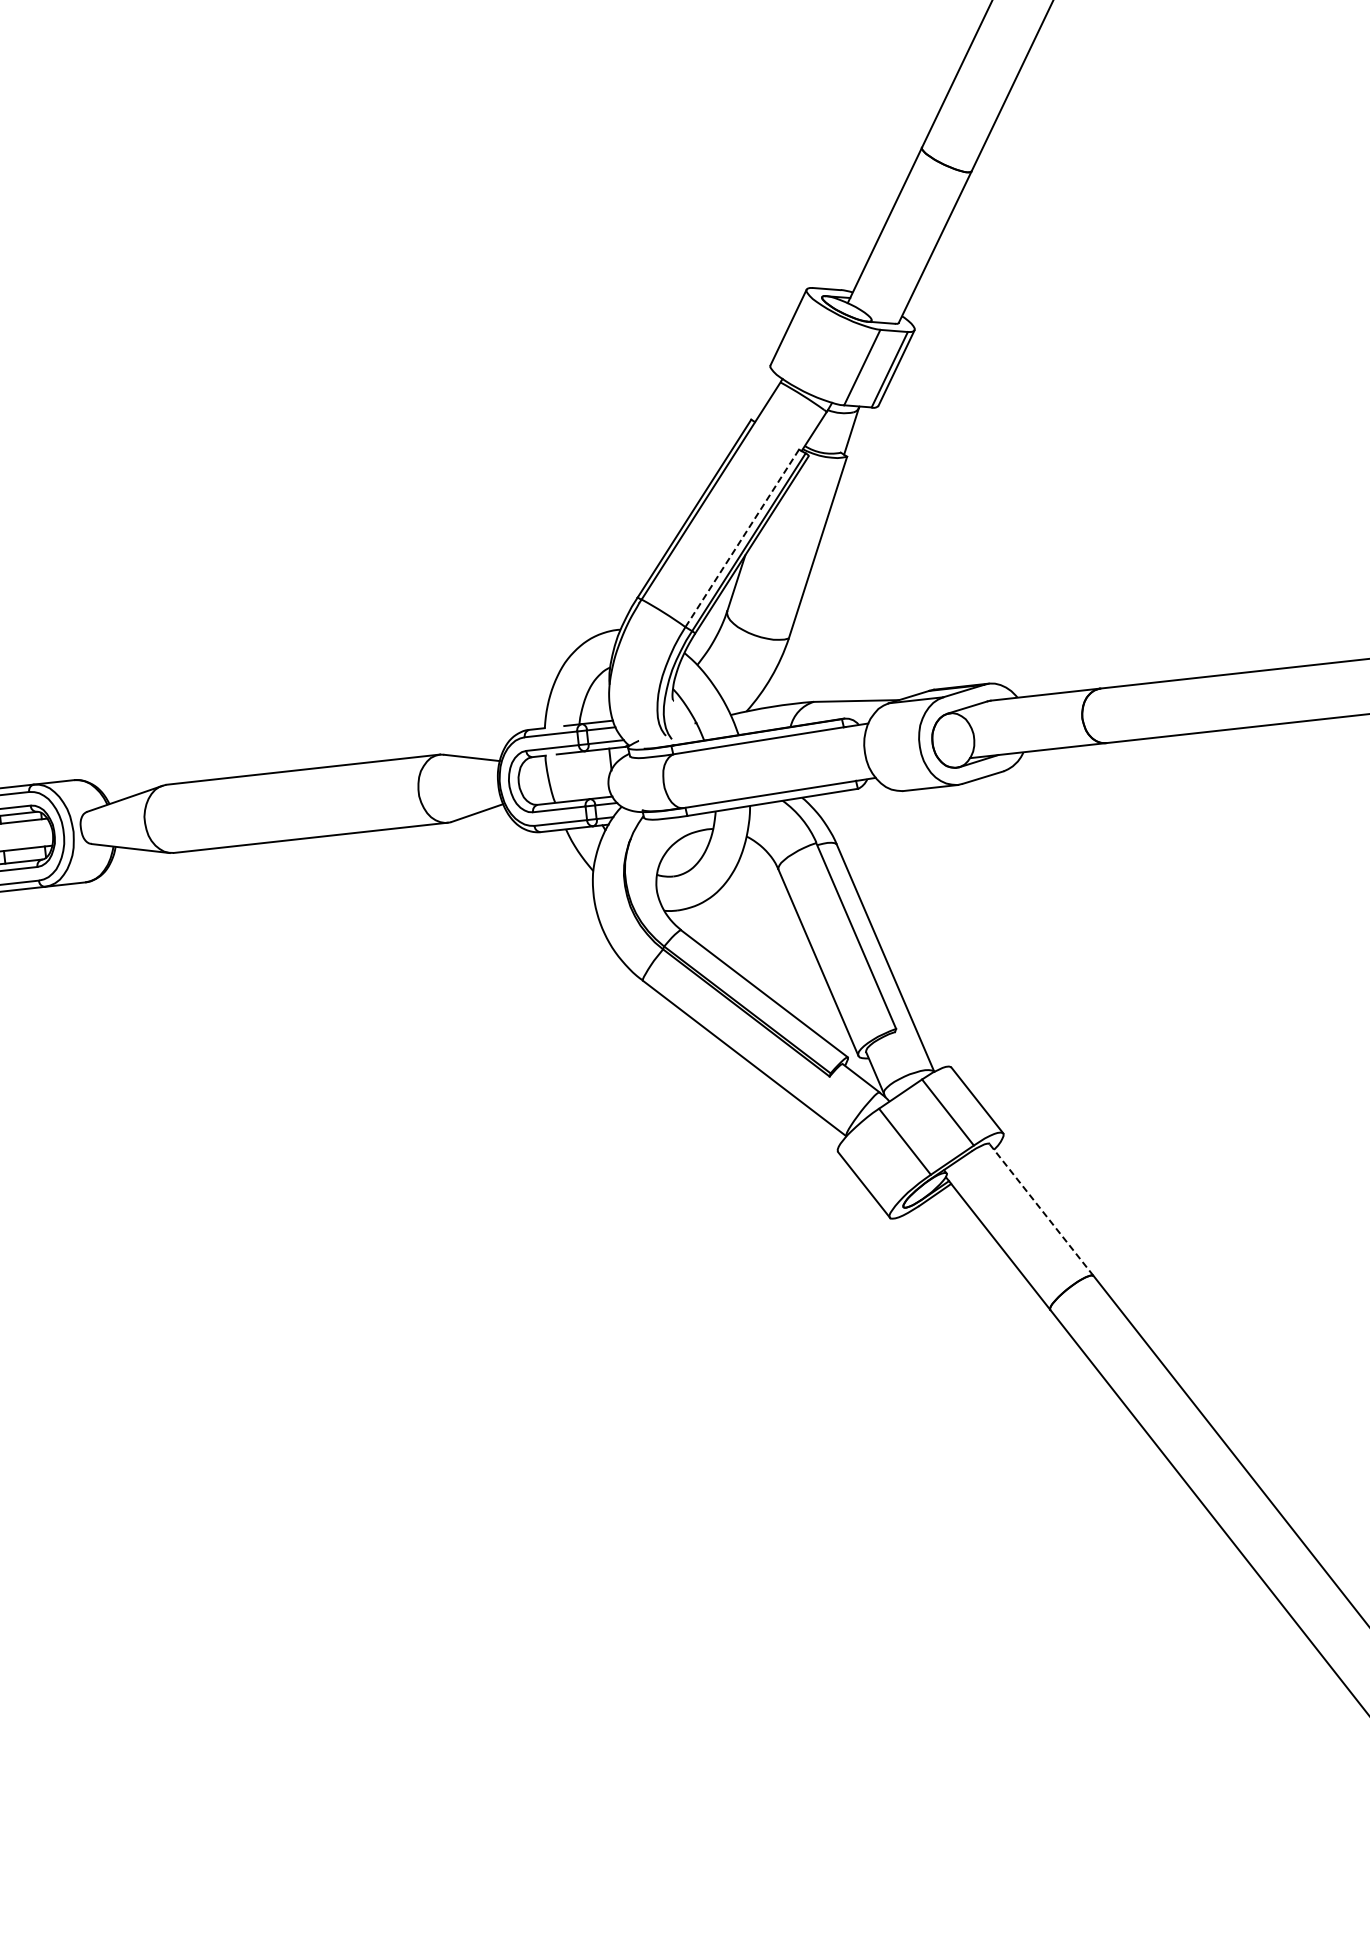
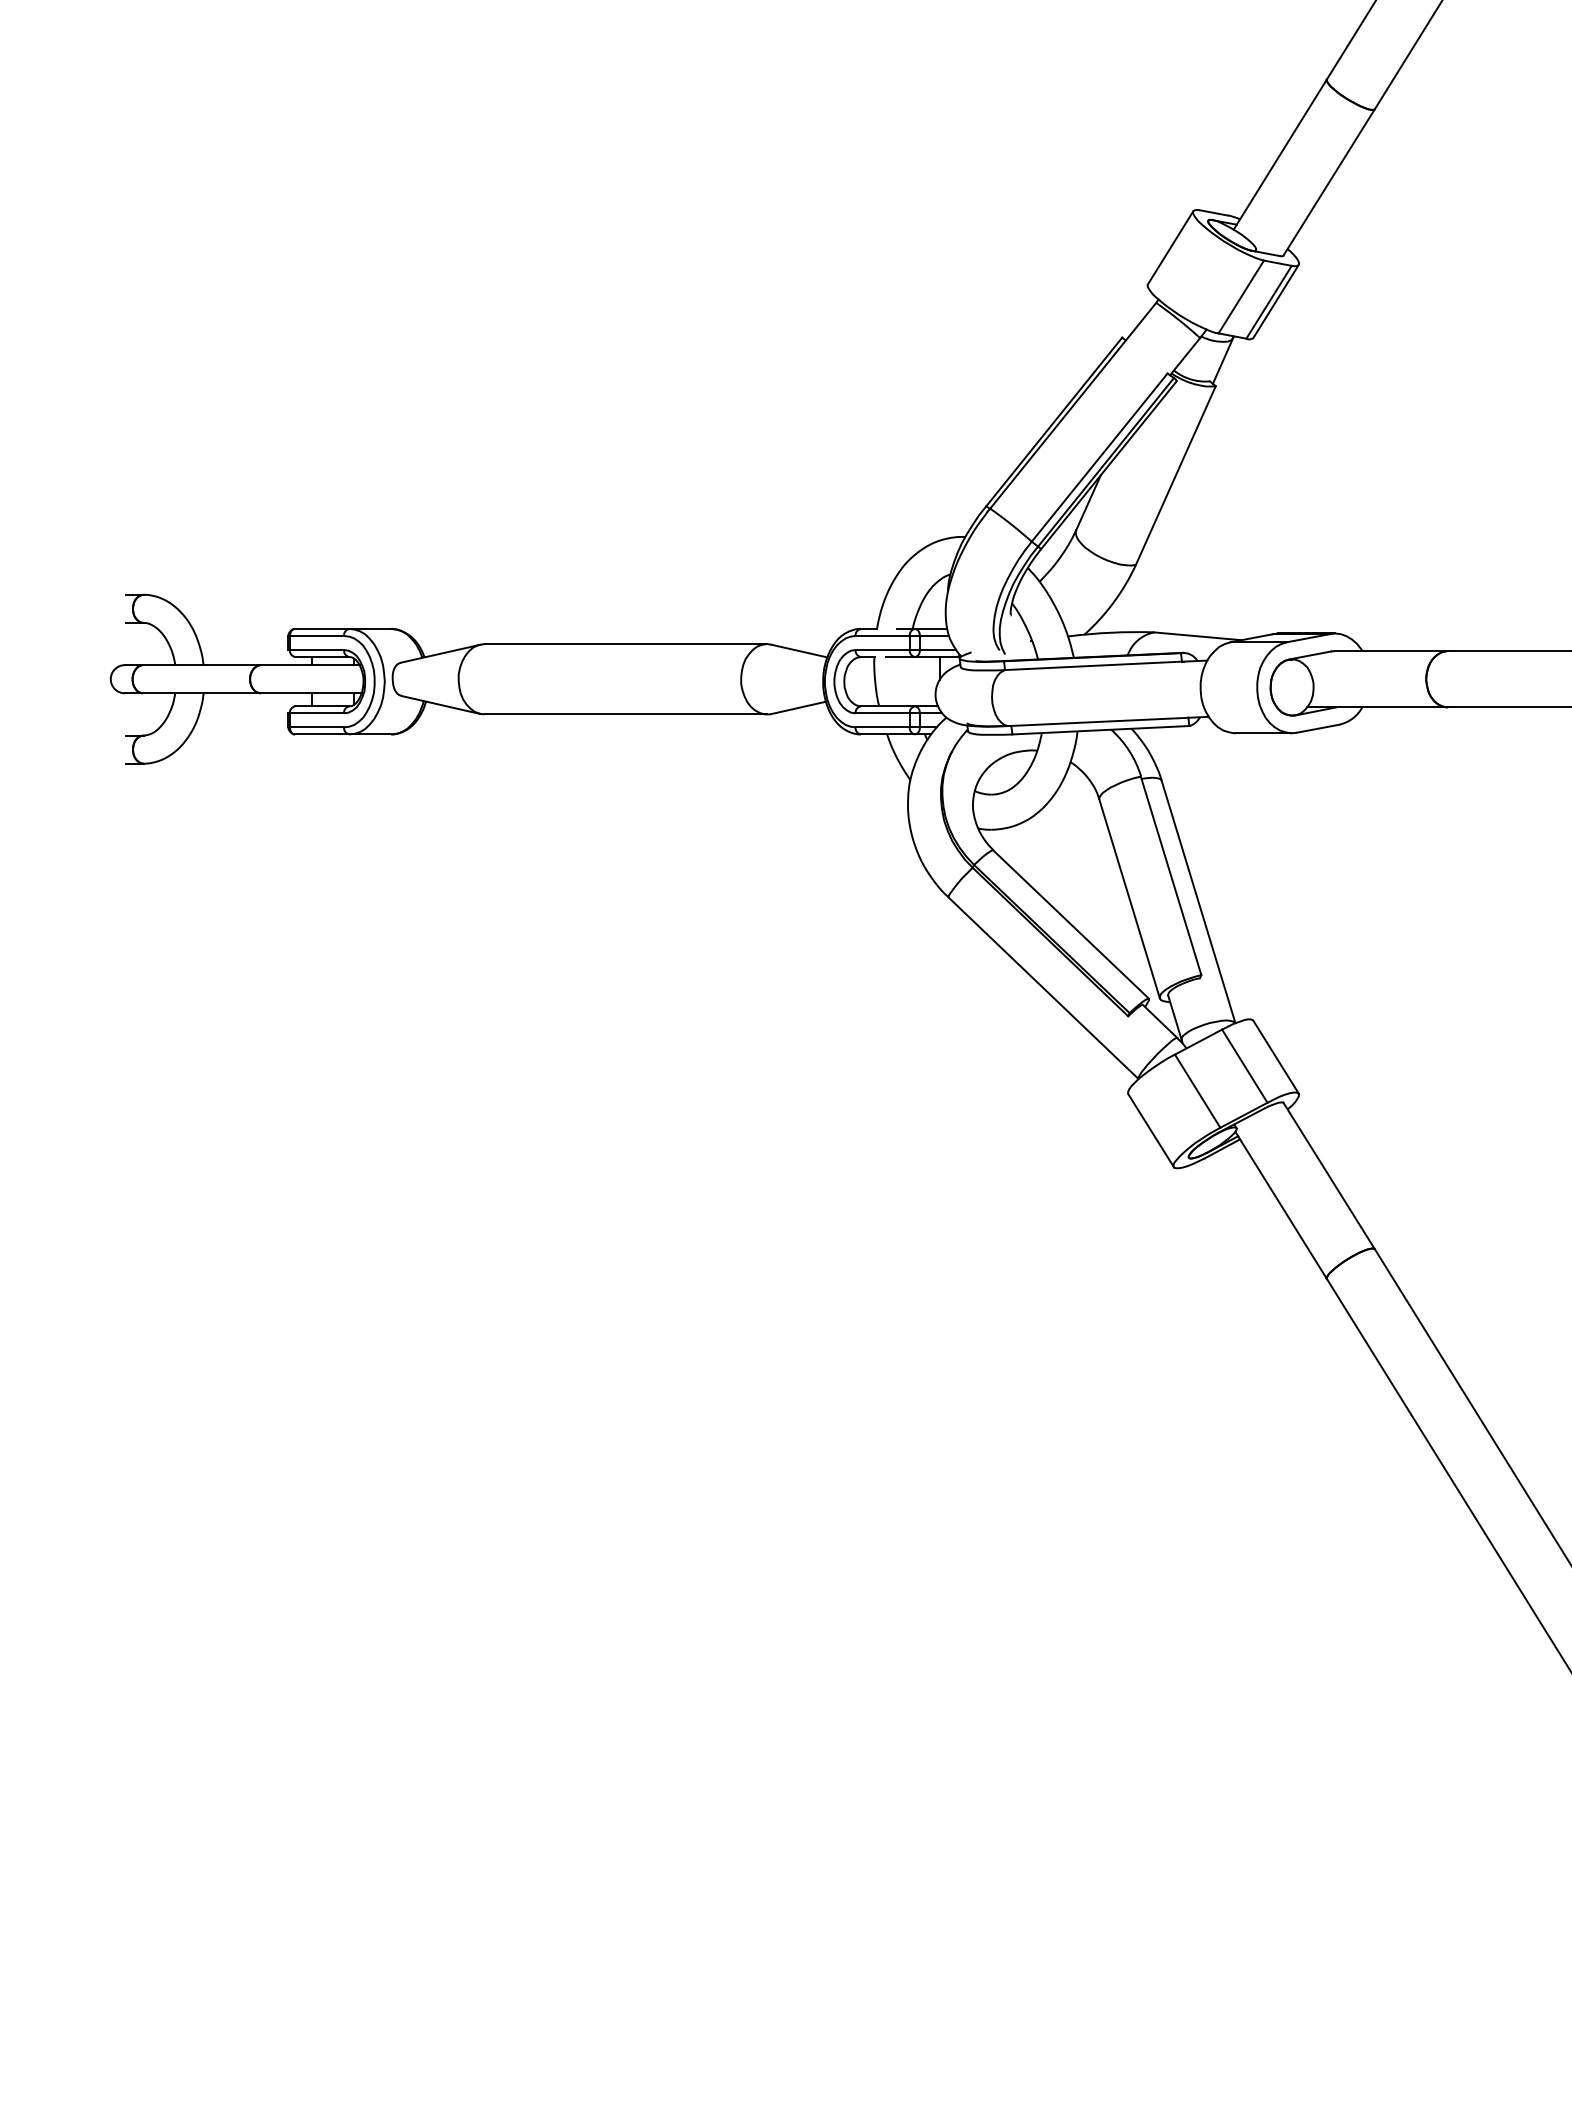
line: (743, 538) -> (1100, 457), dashed -> solid
line: (1040, 1209) -> (1328, 1175), dashed -> solid

